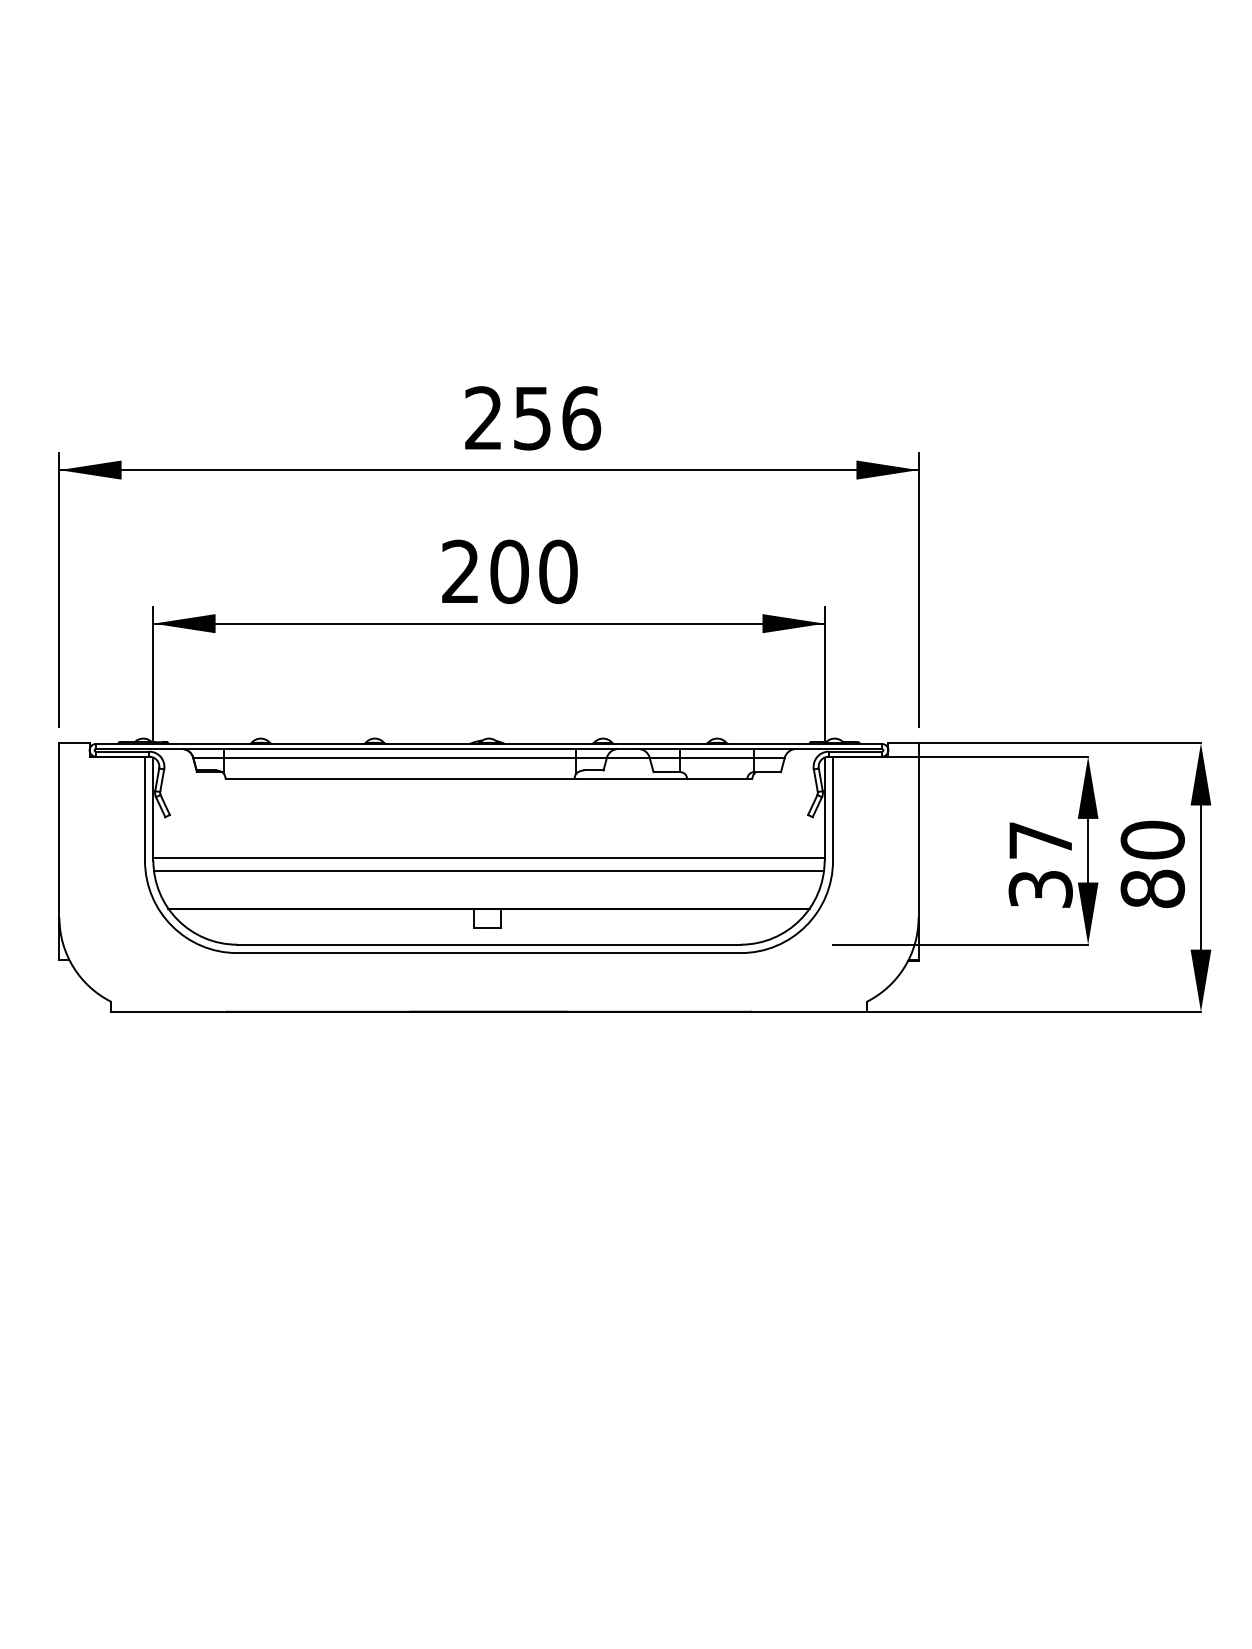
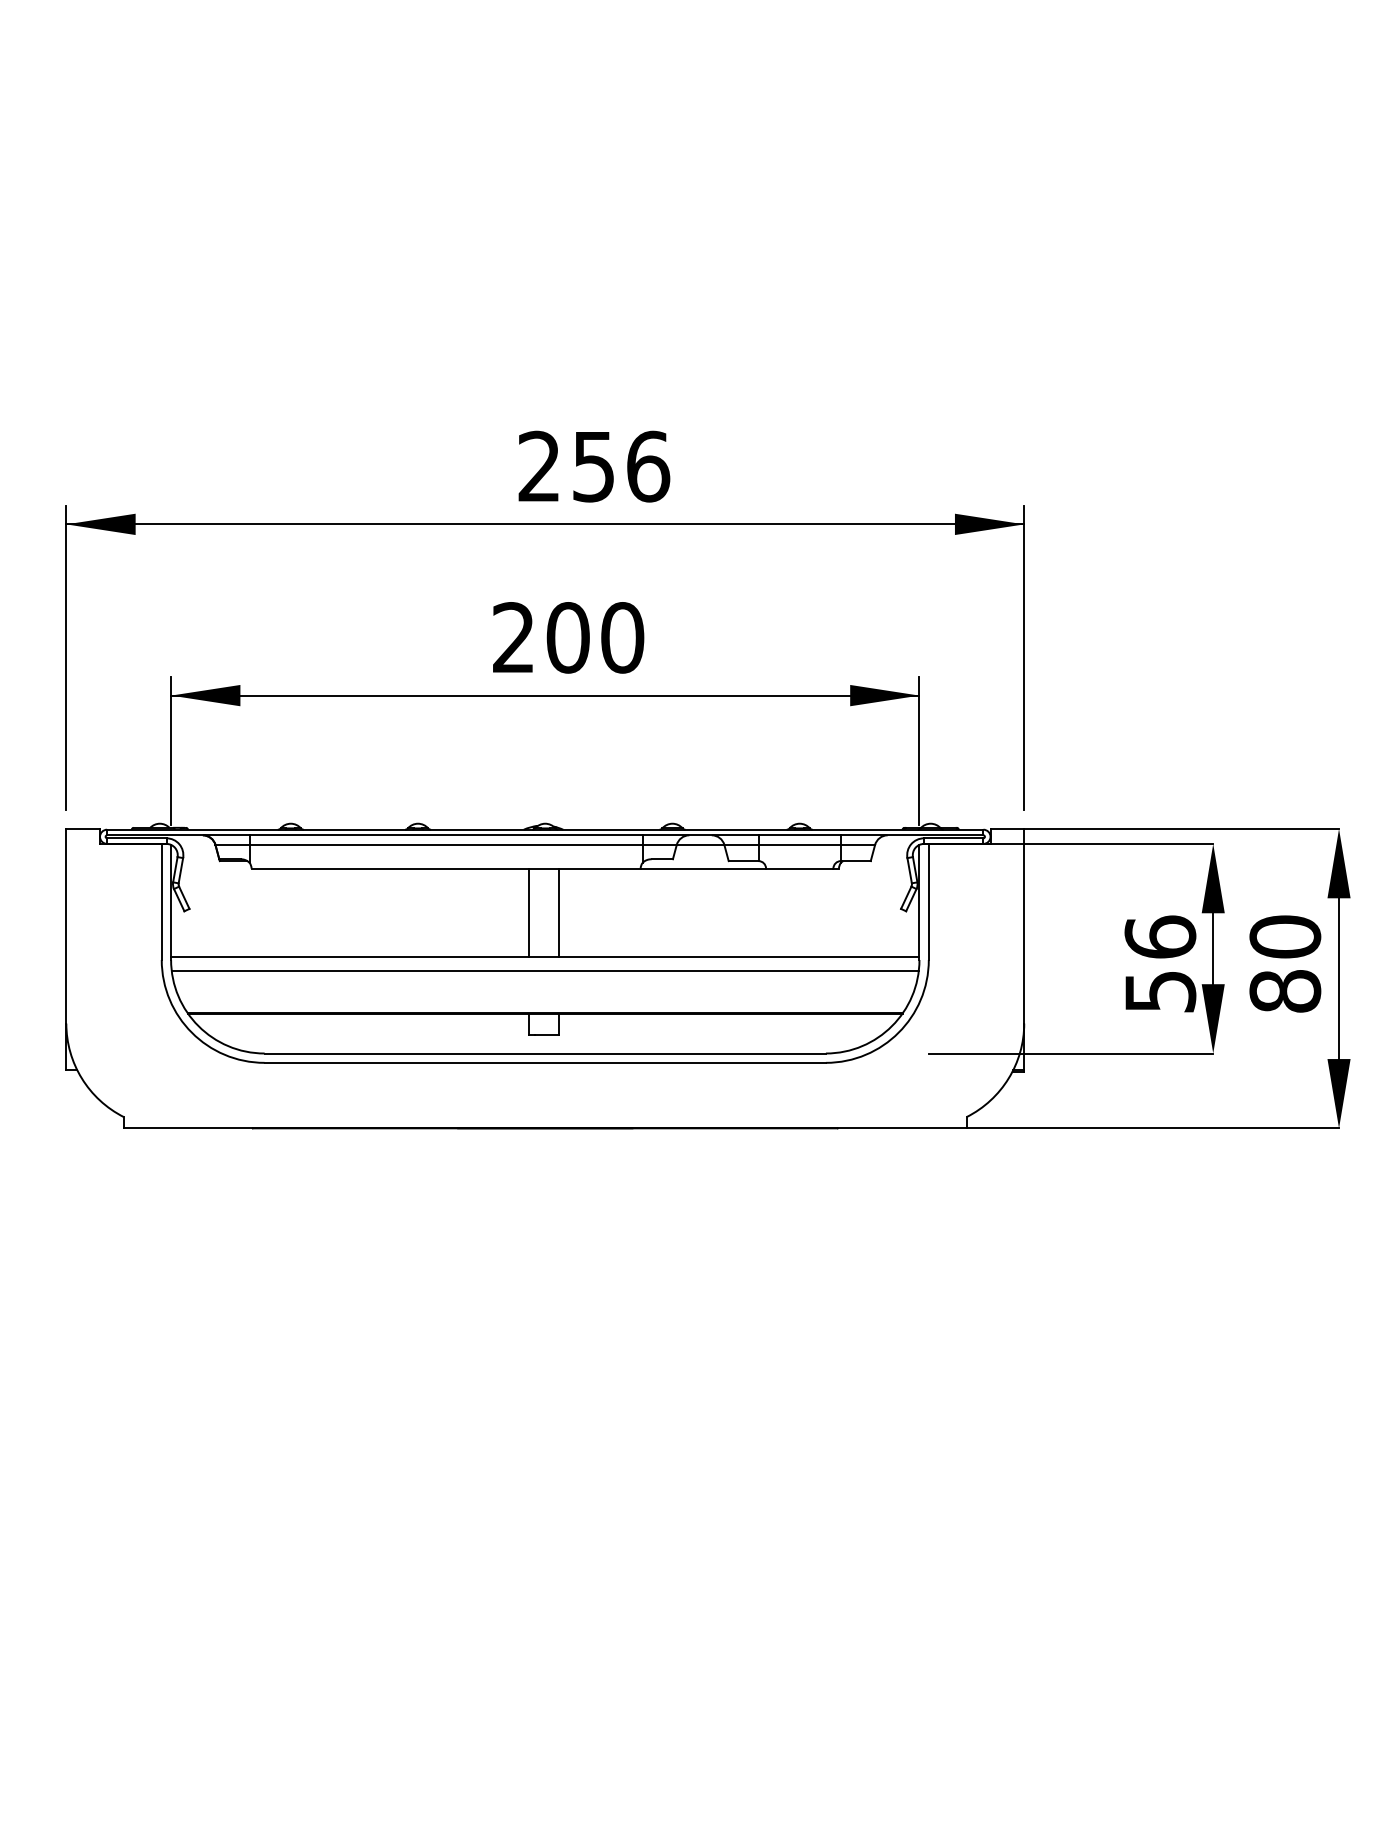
line: (474, 818) -> (529, 912), added
line: (500, 818) -> (558, 912), added
text: (1040, 863) -> (1160, 962), 37 -> 56

